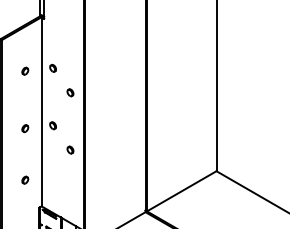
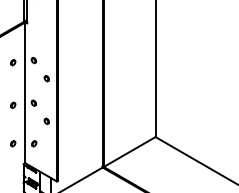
part: (53, 179) -> (34, 143), added

